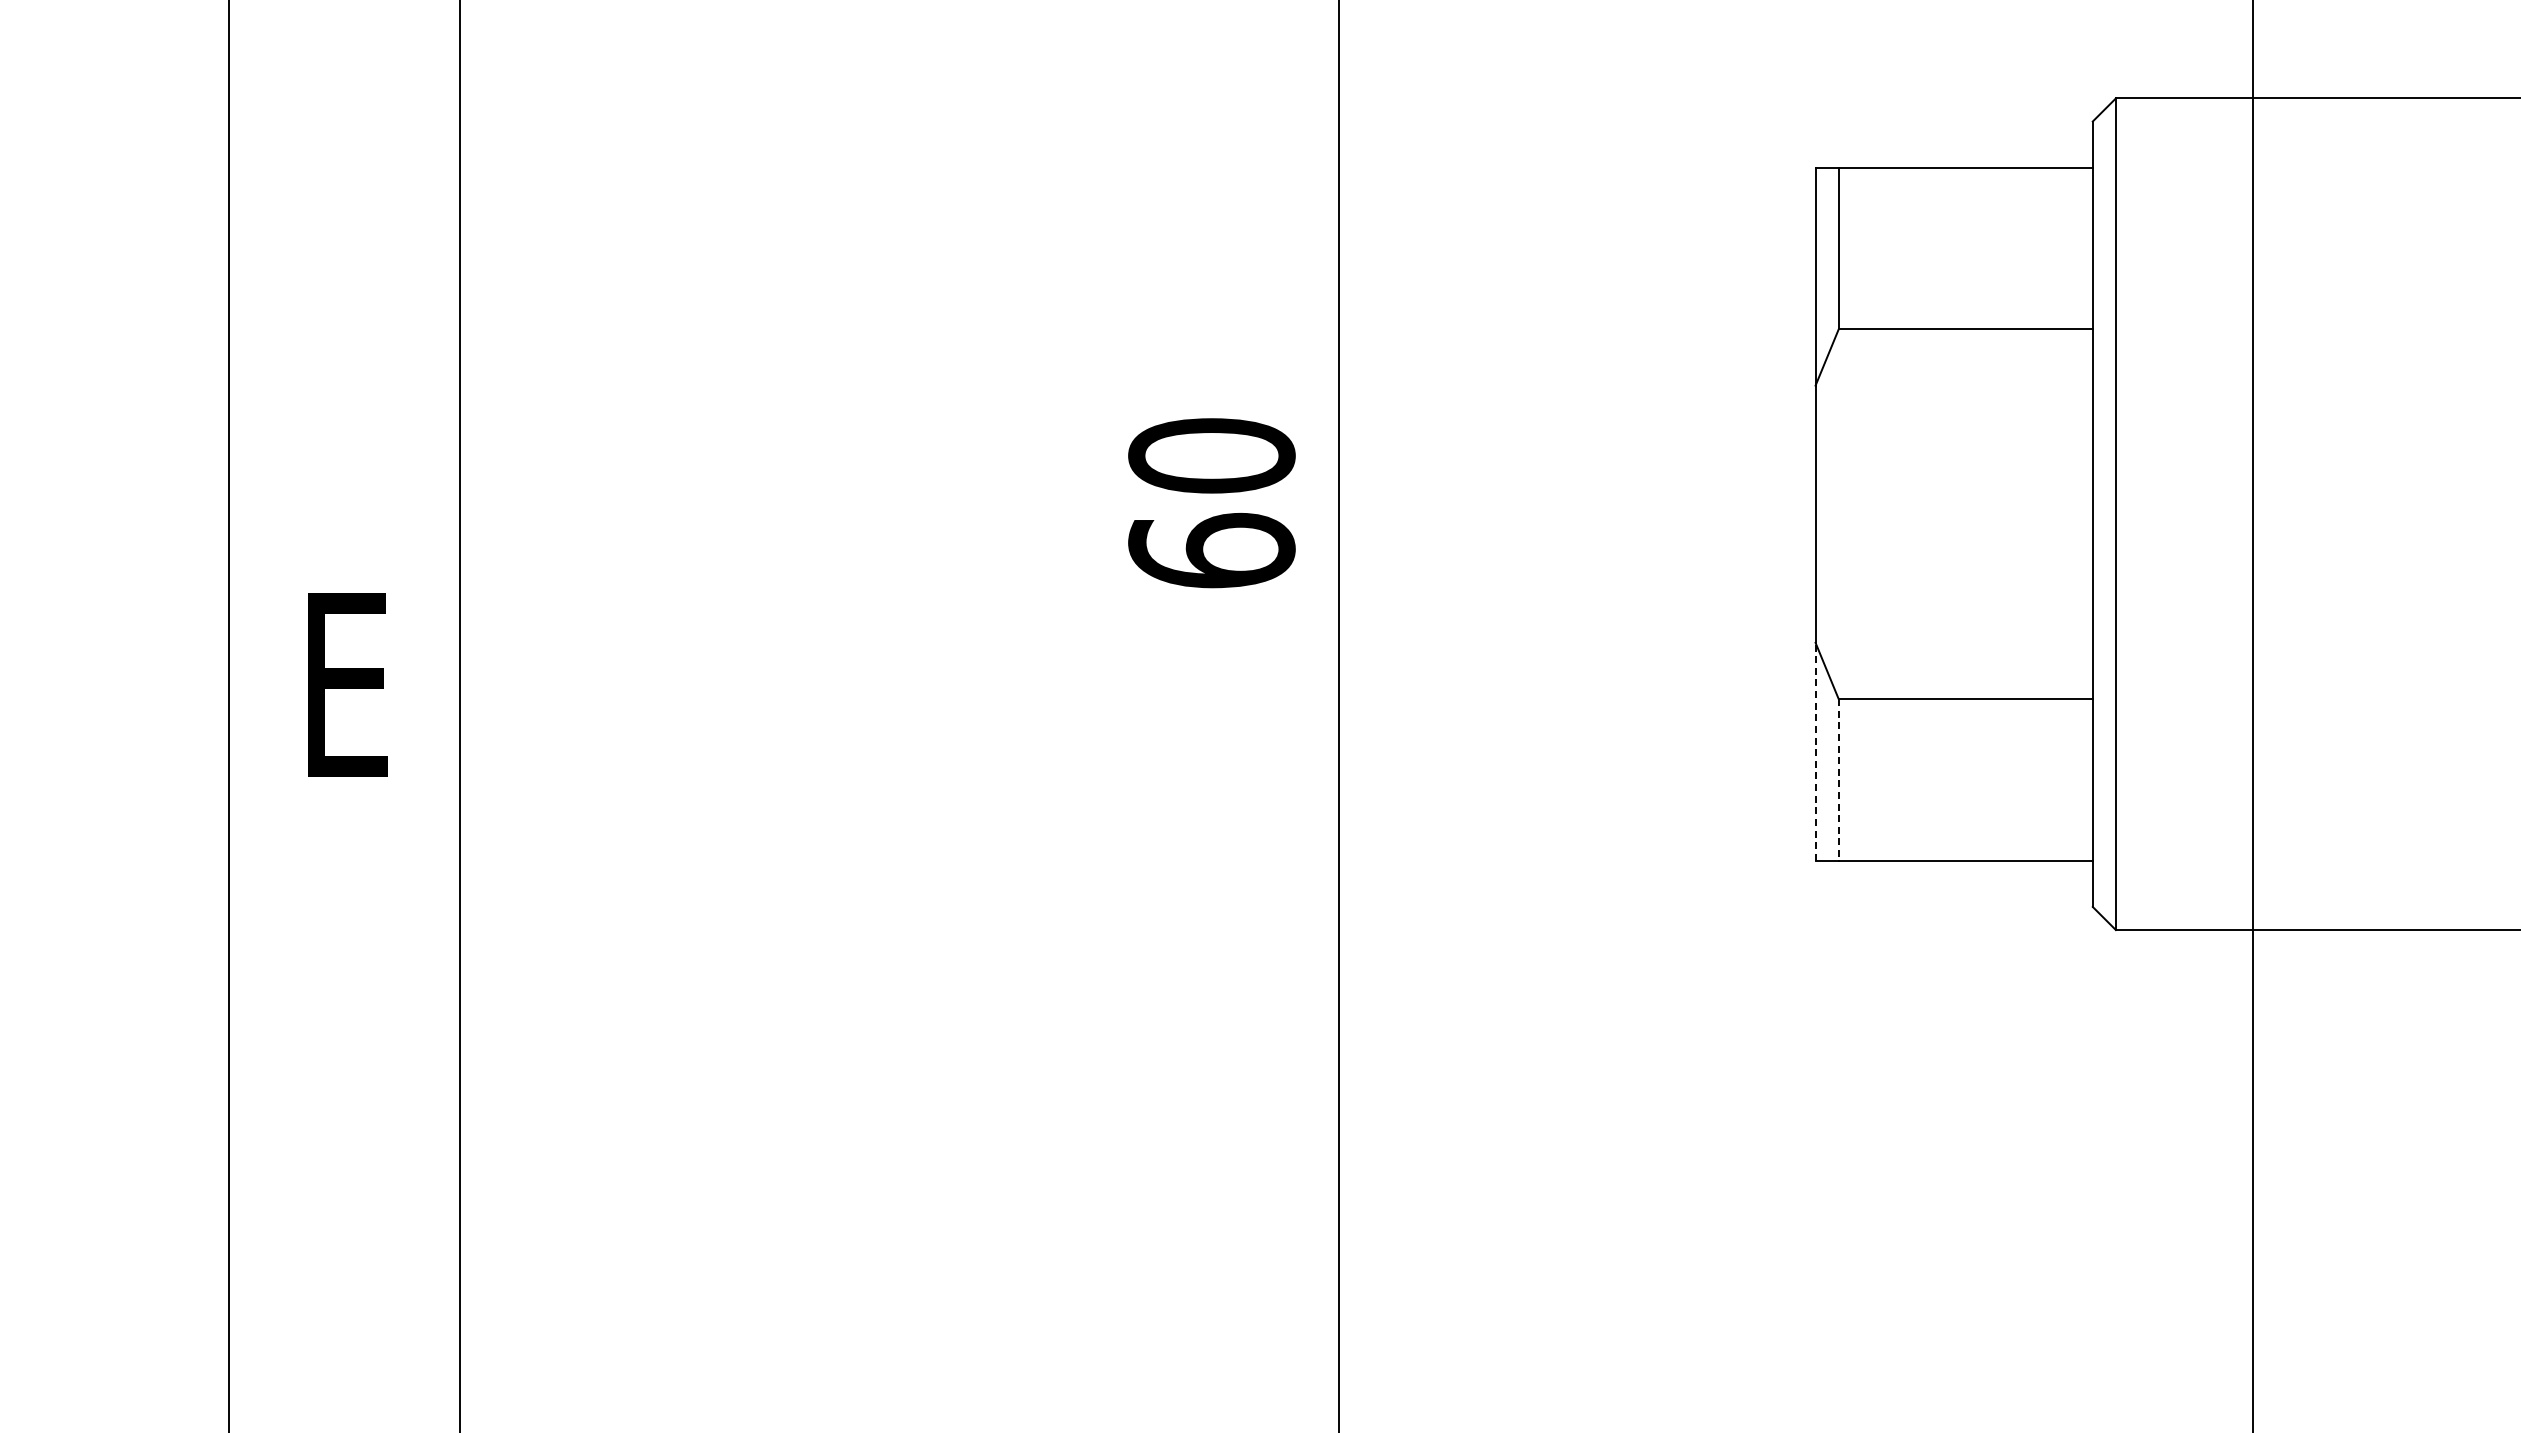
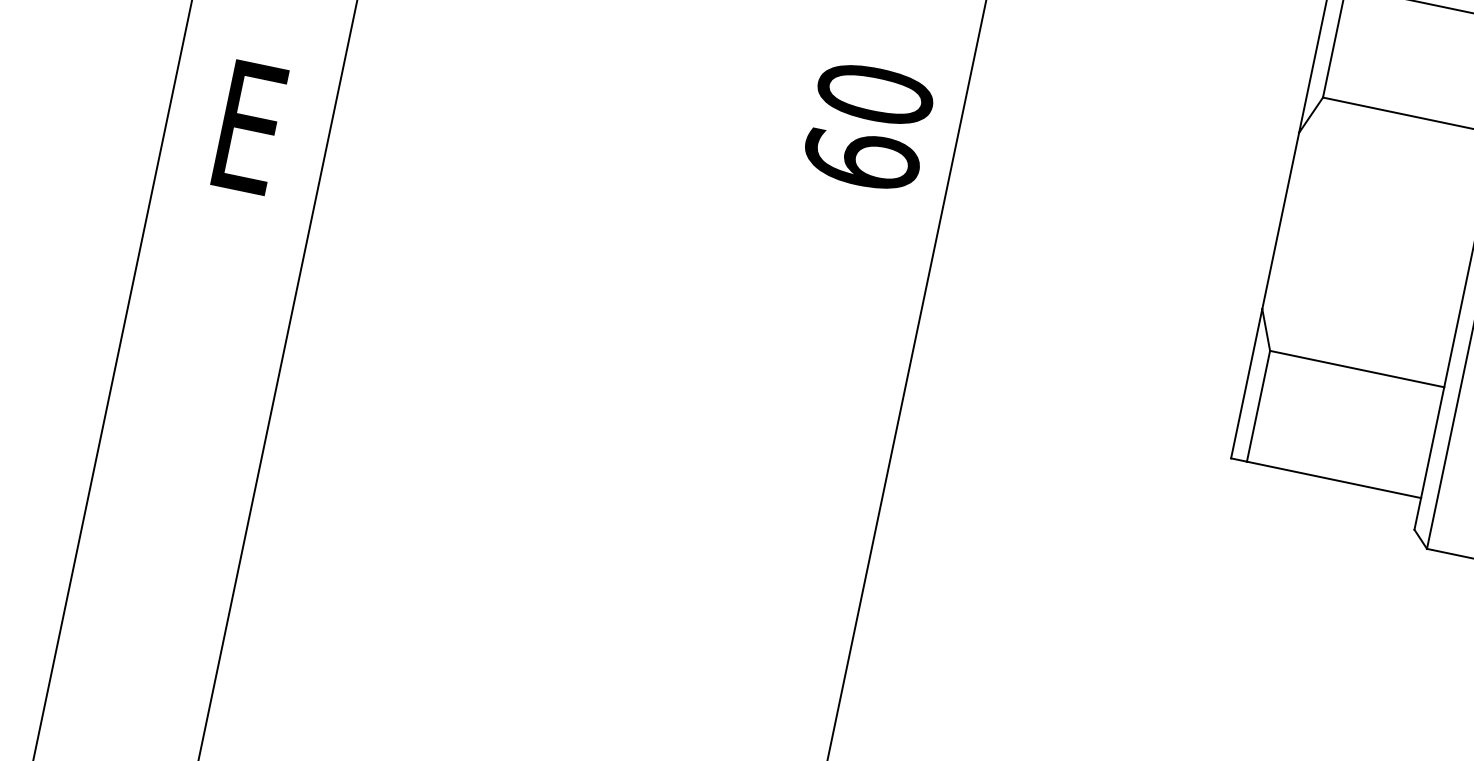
line: (1815, 751) -> (1246, 383), dashed -> solid
line: (1838, 779) -> (1258, 405), dashed -> solid

